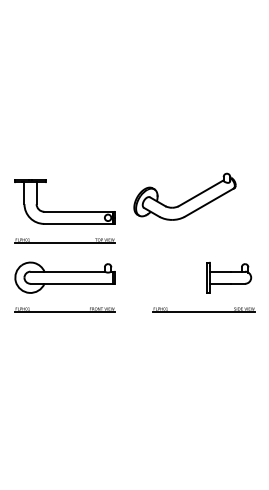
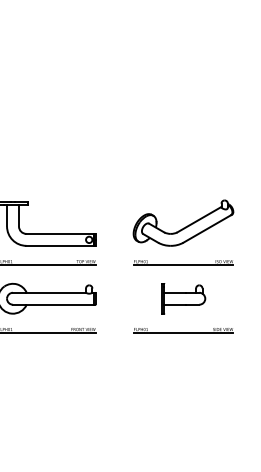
part: (184, 196) -> (182, 222), moved
part: (203, 240) -> (182, 262), added
part: (229, 277) -> (183, 298), moved

